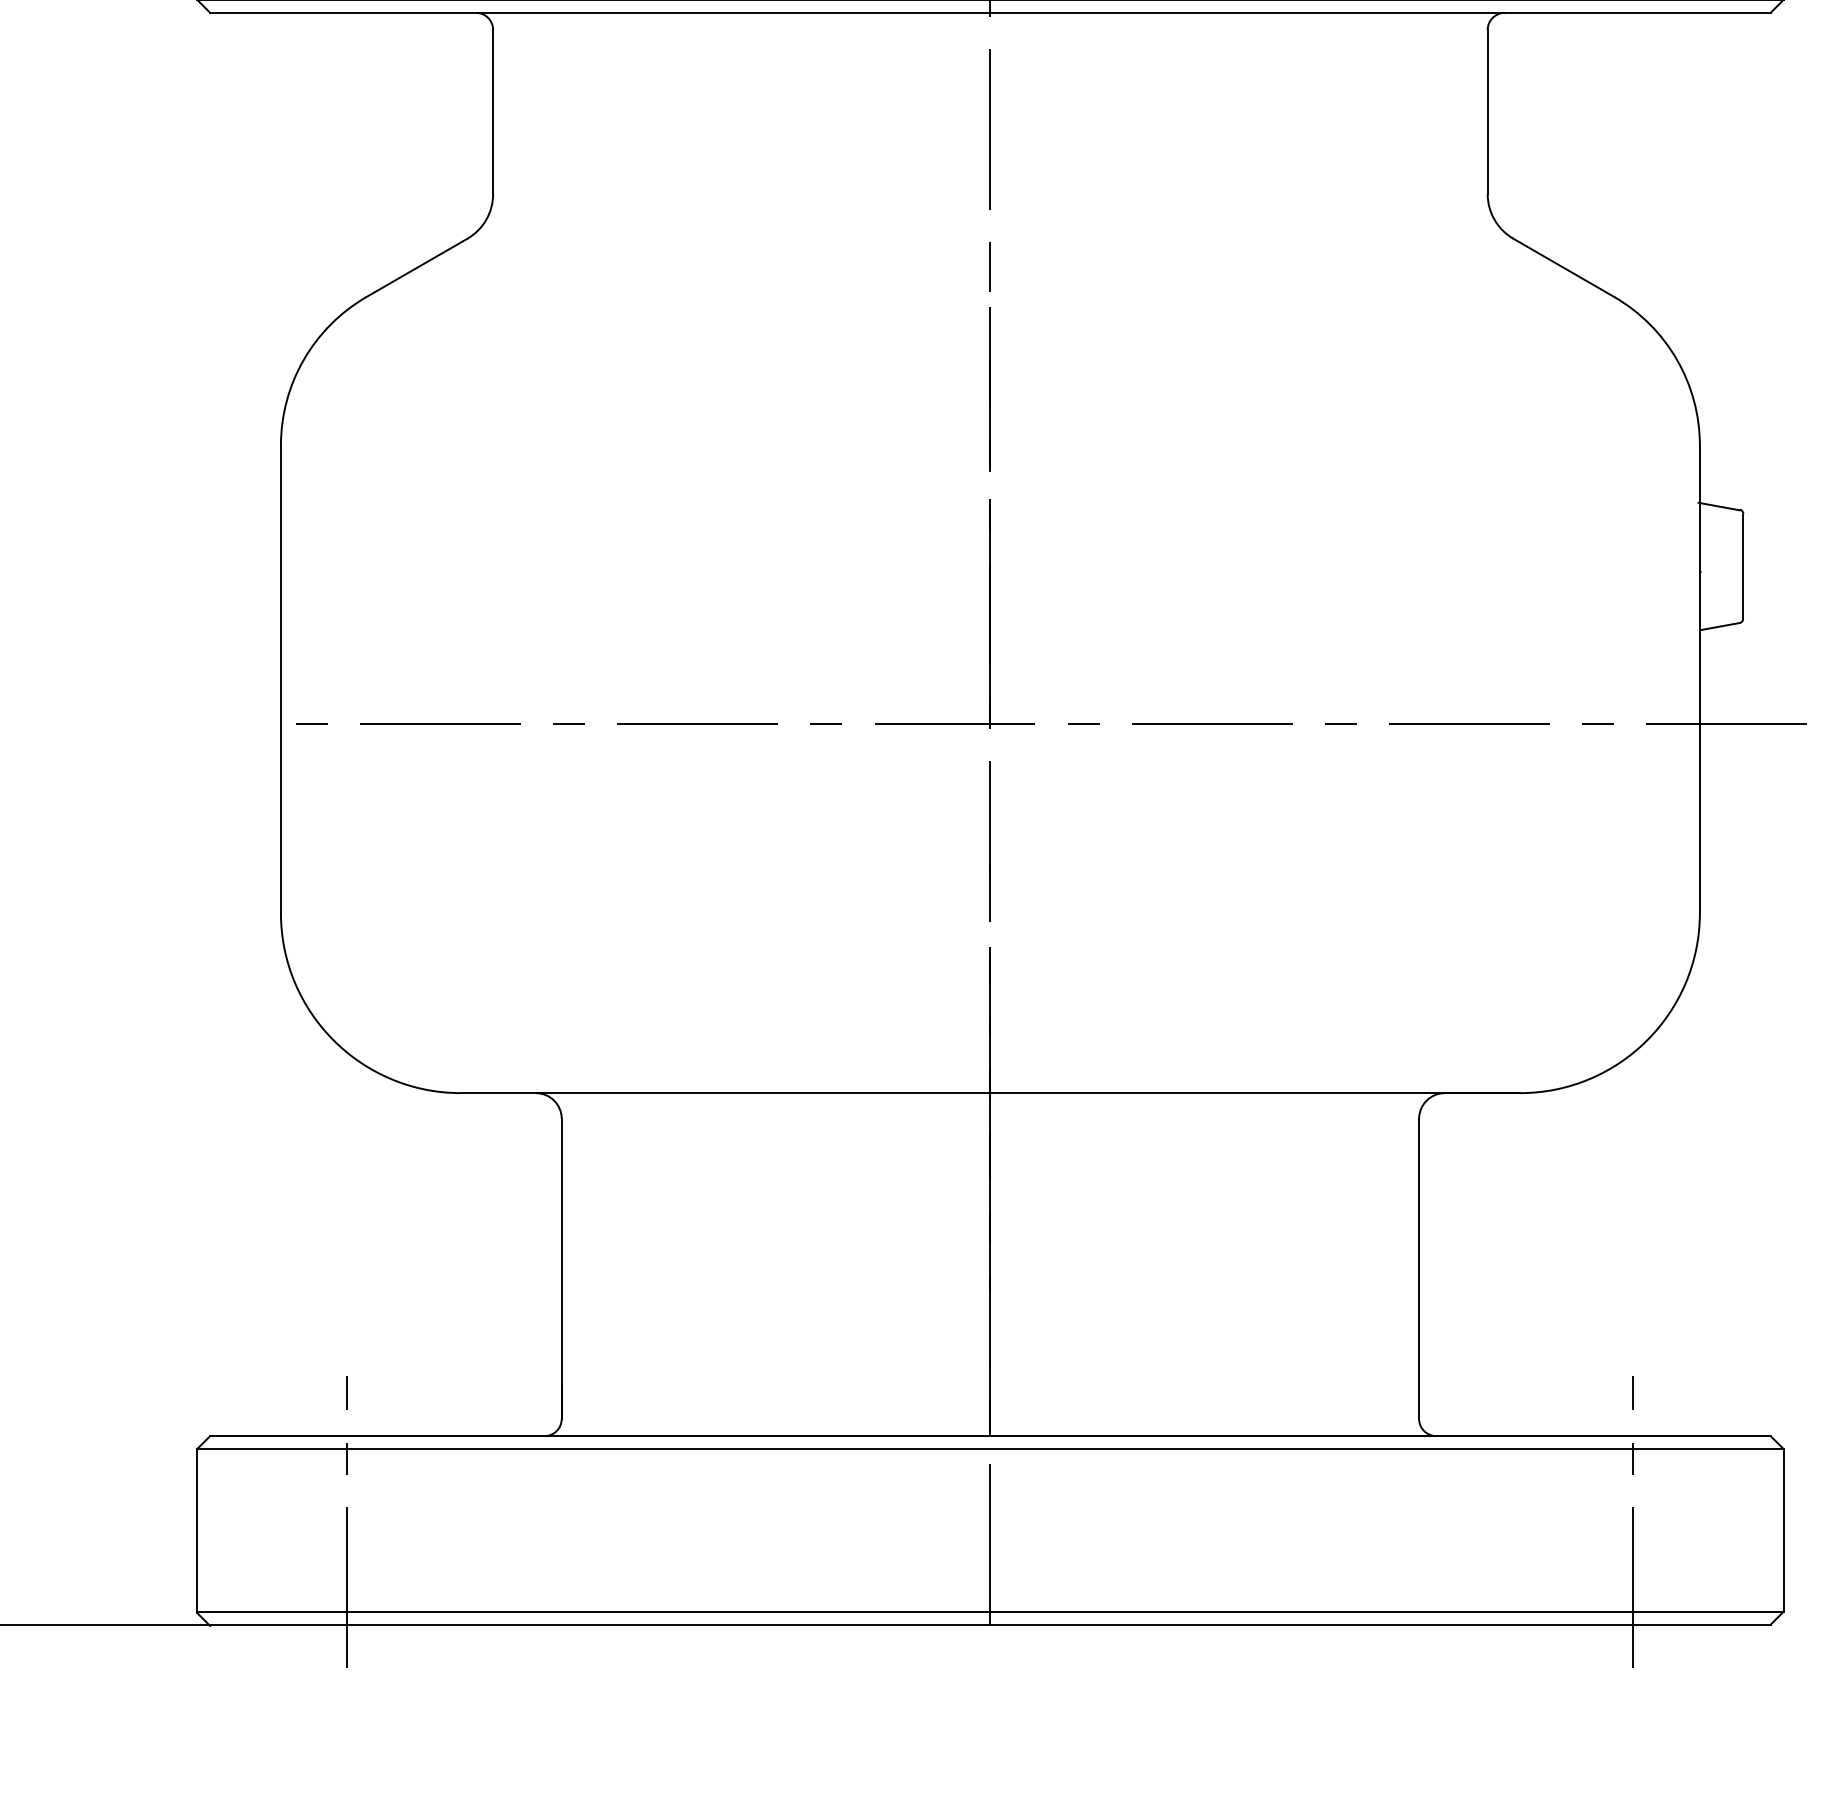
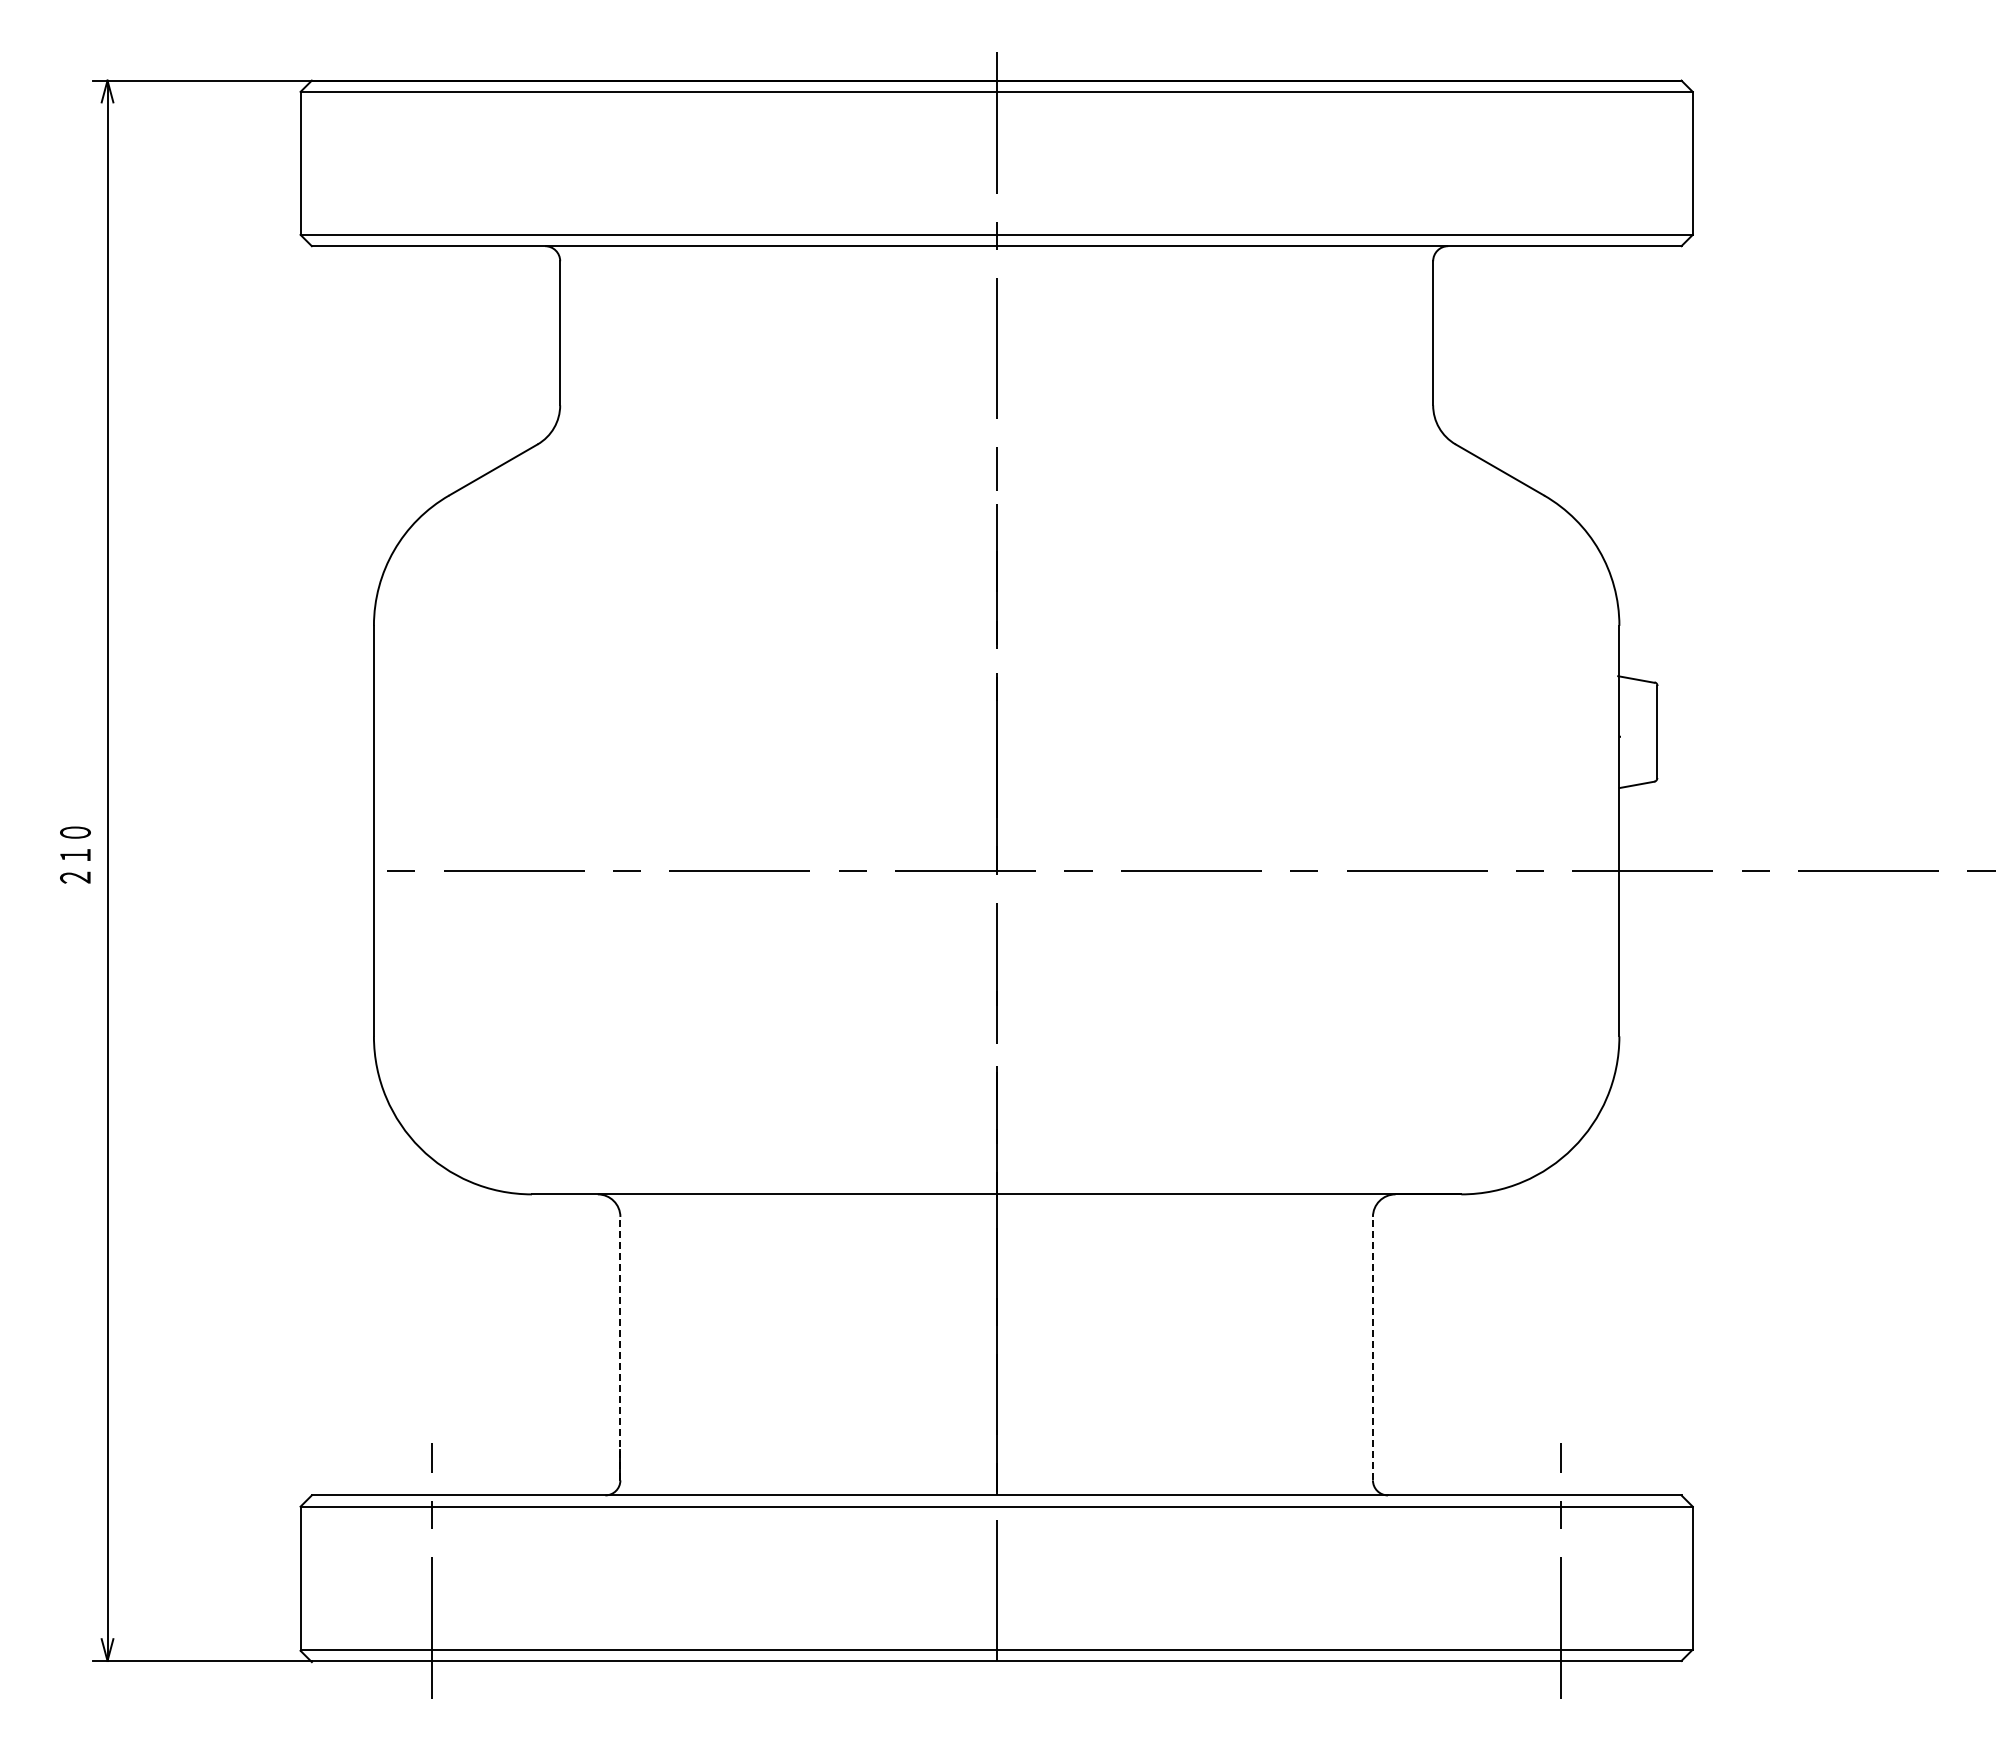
line: (561, 1268) -> (620, 1348), solid -> dashed
line: (1418, 1268) -> (1372, 1348), solid -> dashed

